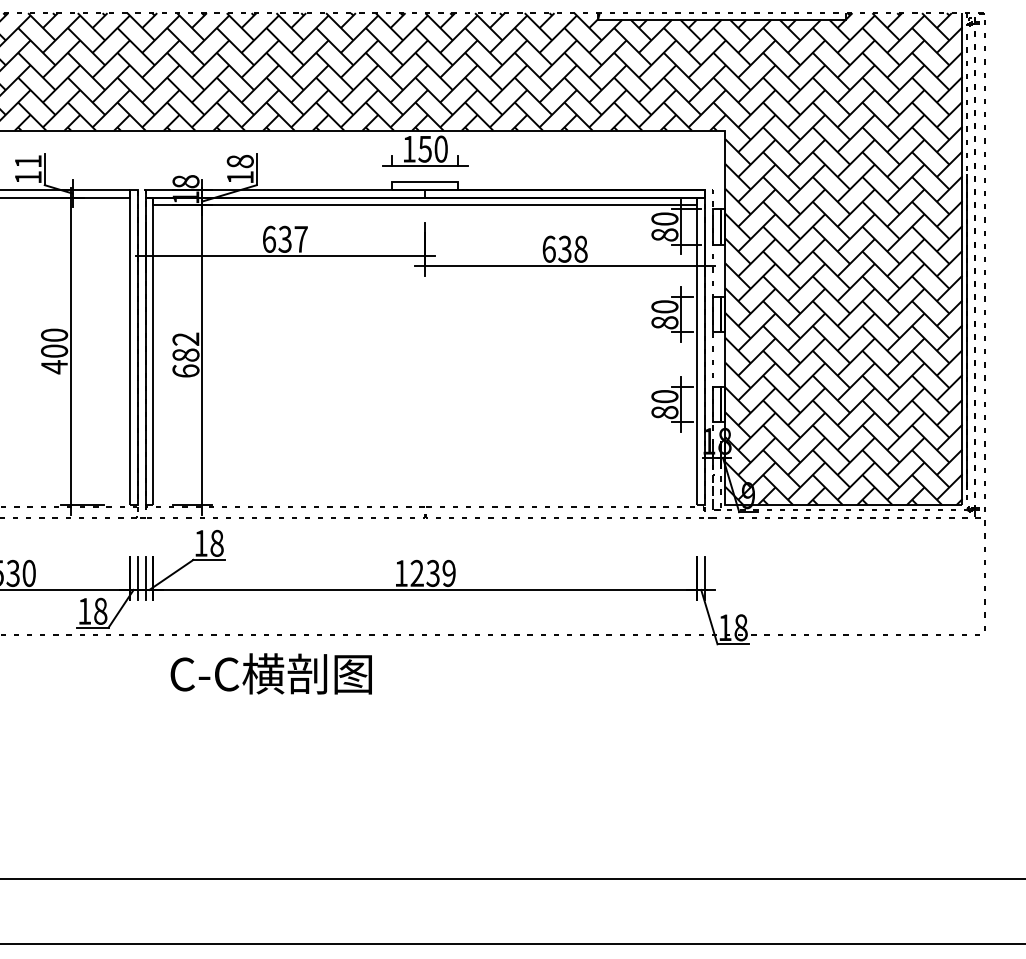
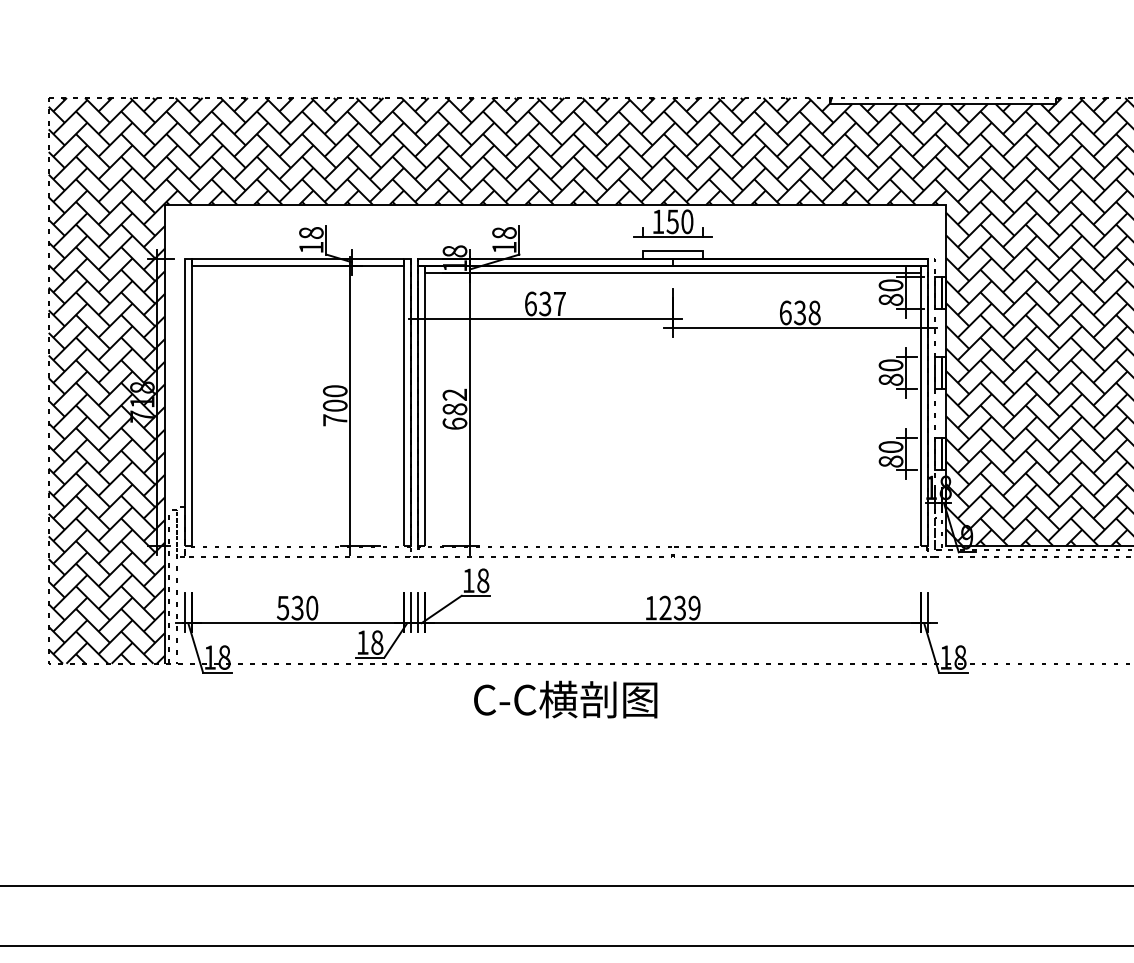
text: (28, 160) -> (311, 232), 11 -> 18
text: (54, 366) -> (335, 419), 400 -> 700
text: (271, 673) -> (565, 699), moved

